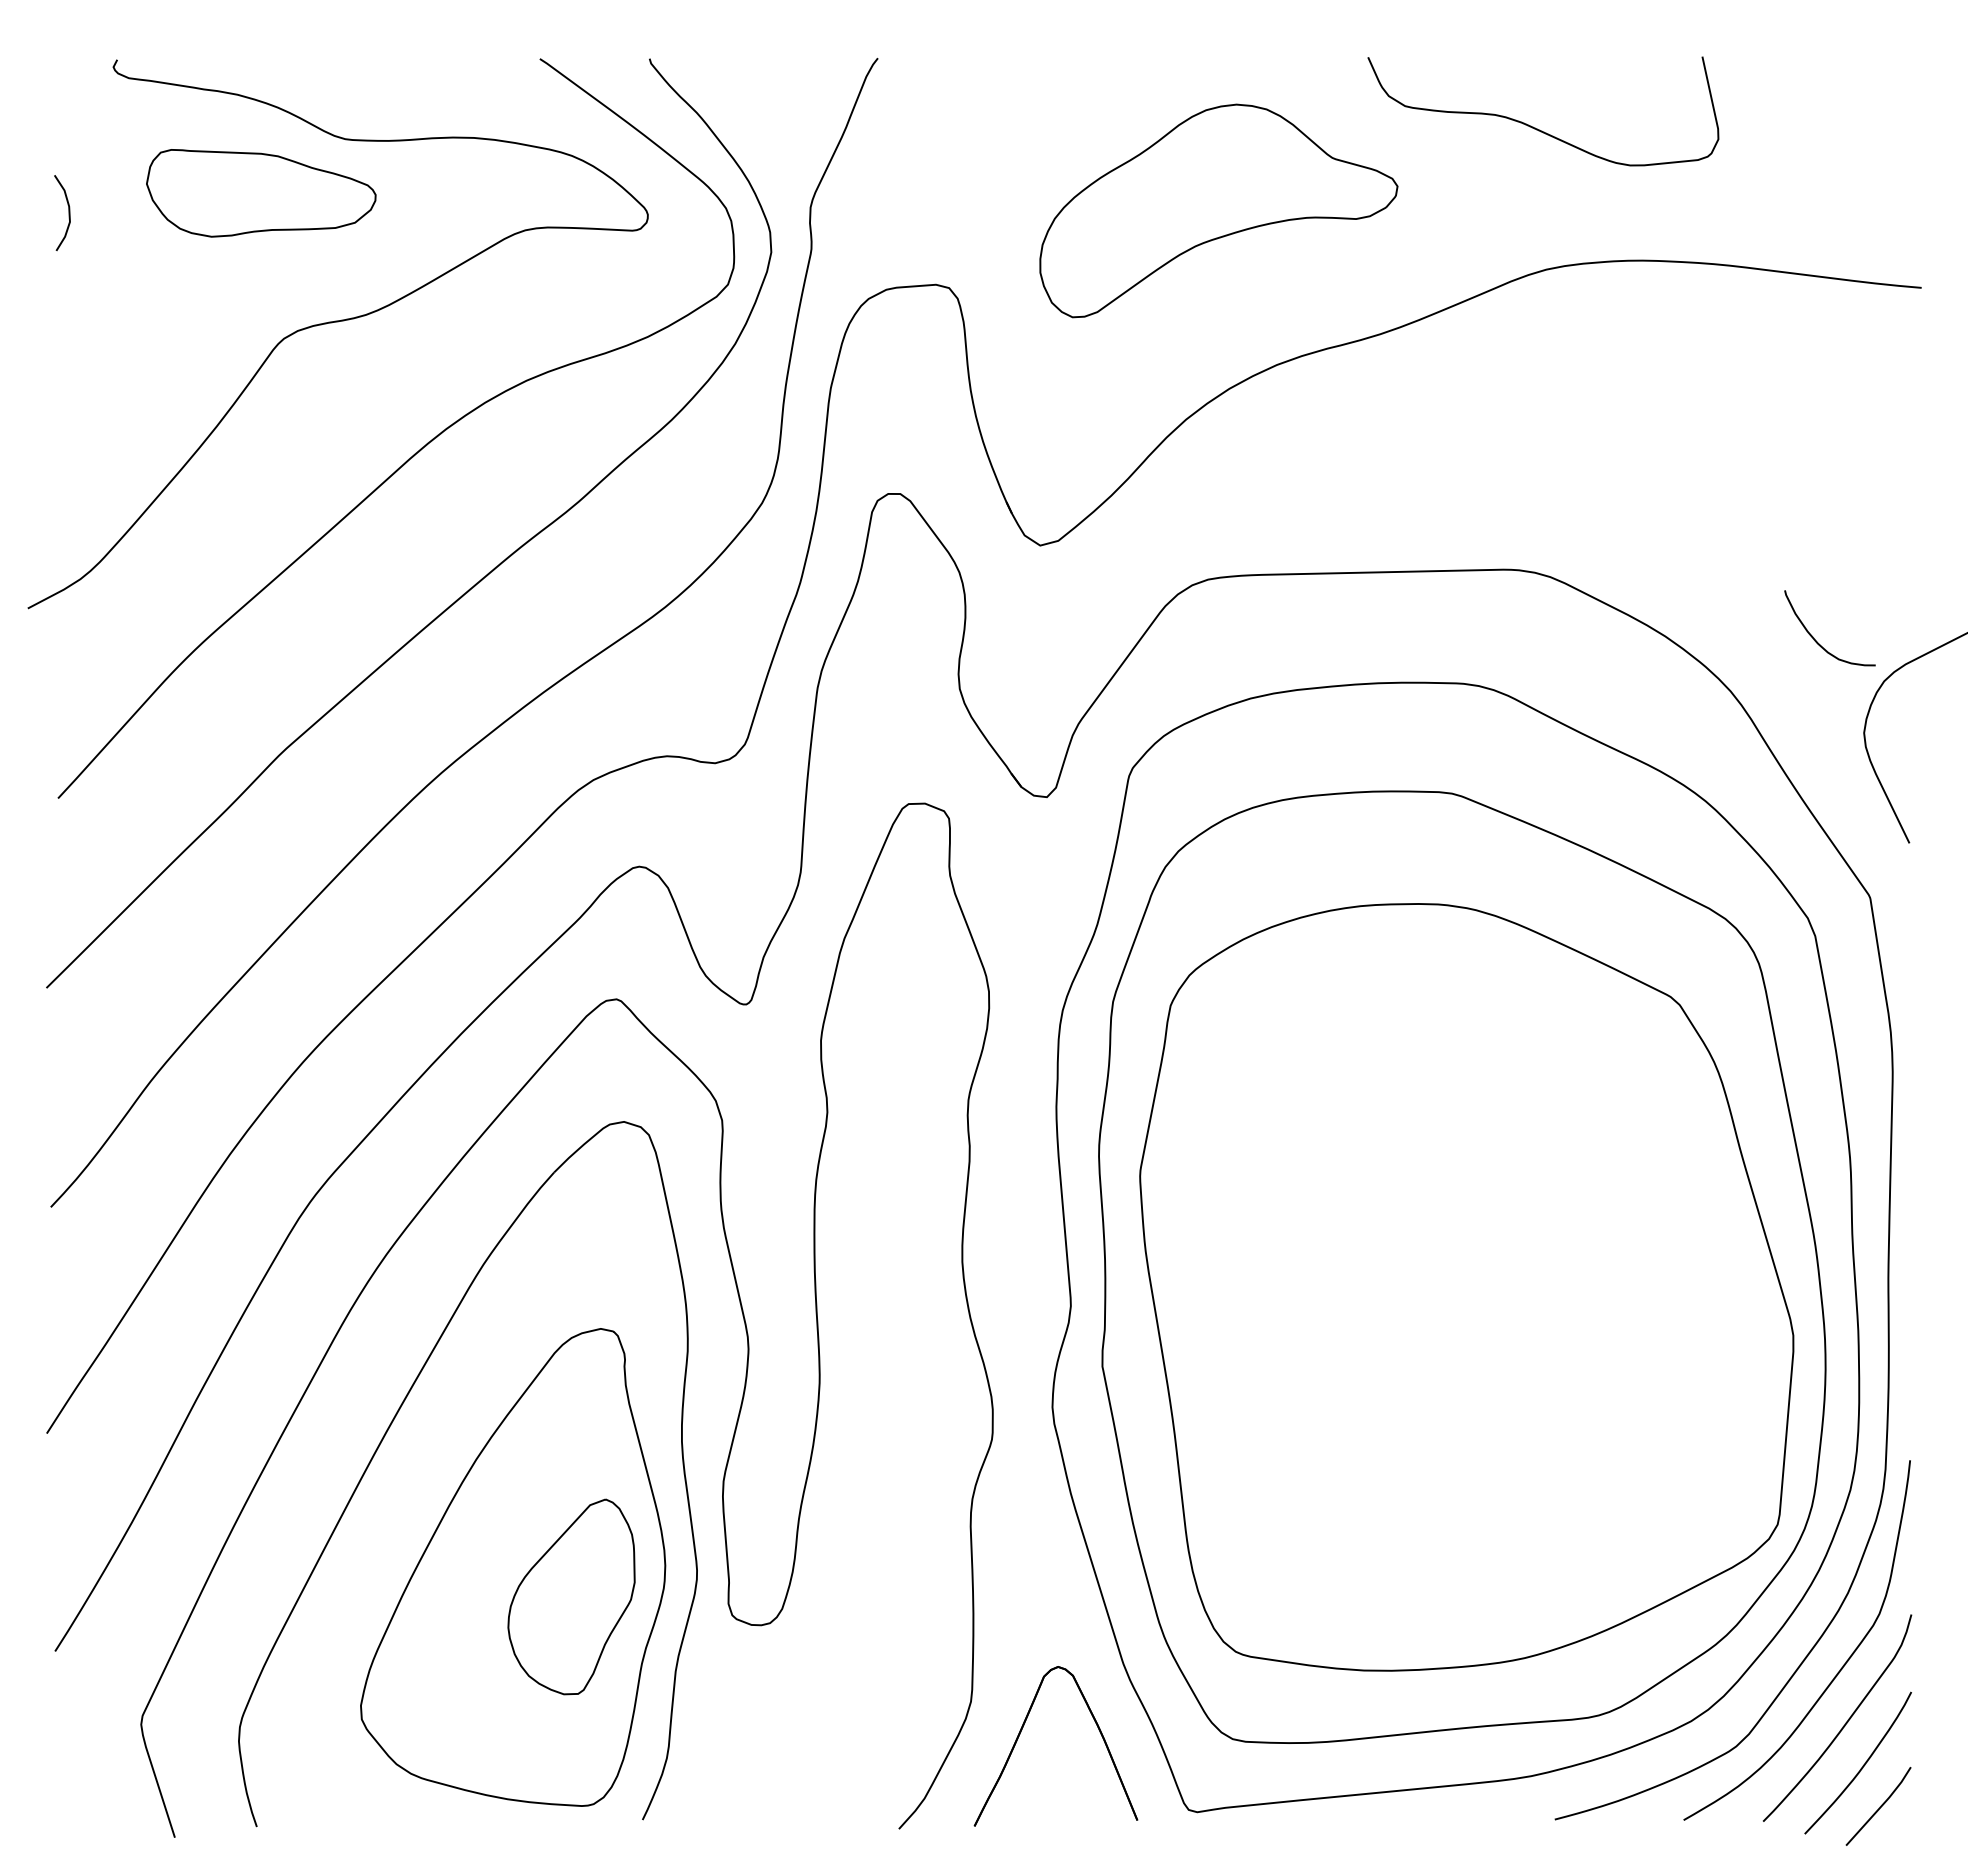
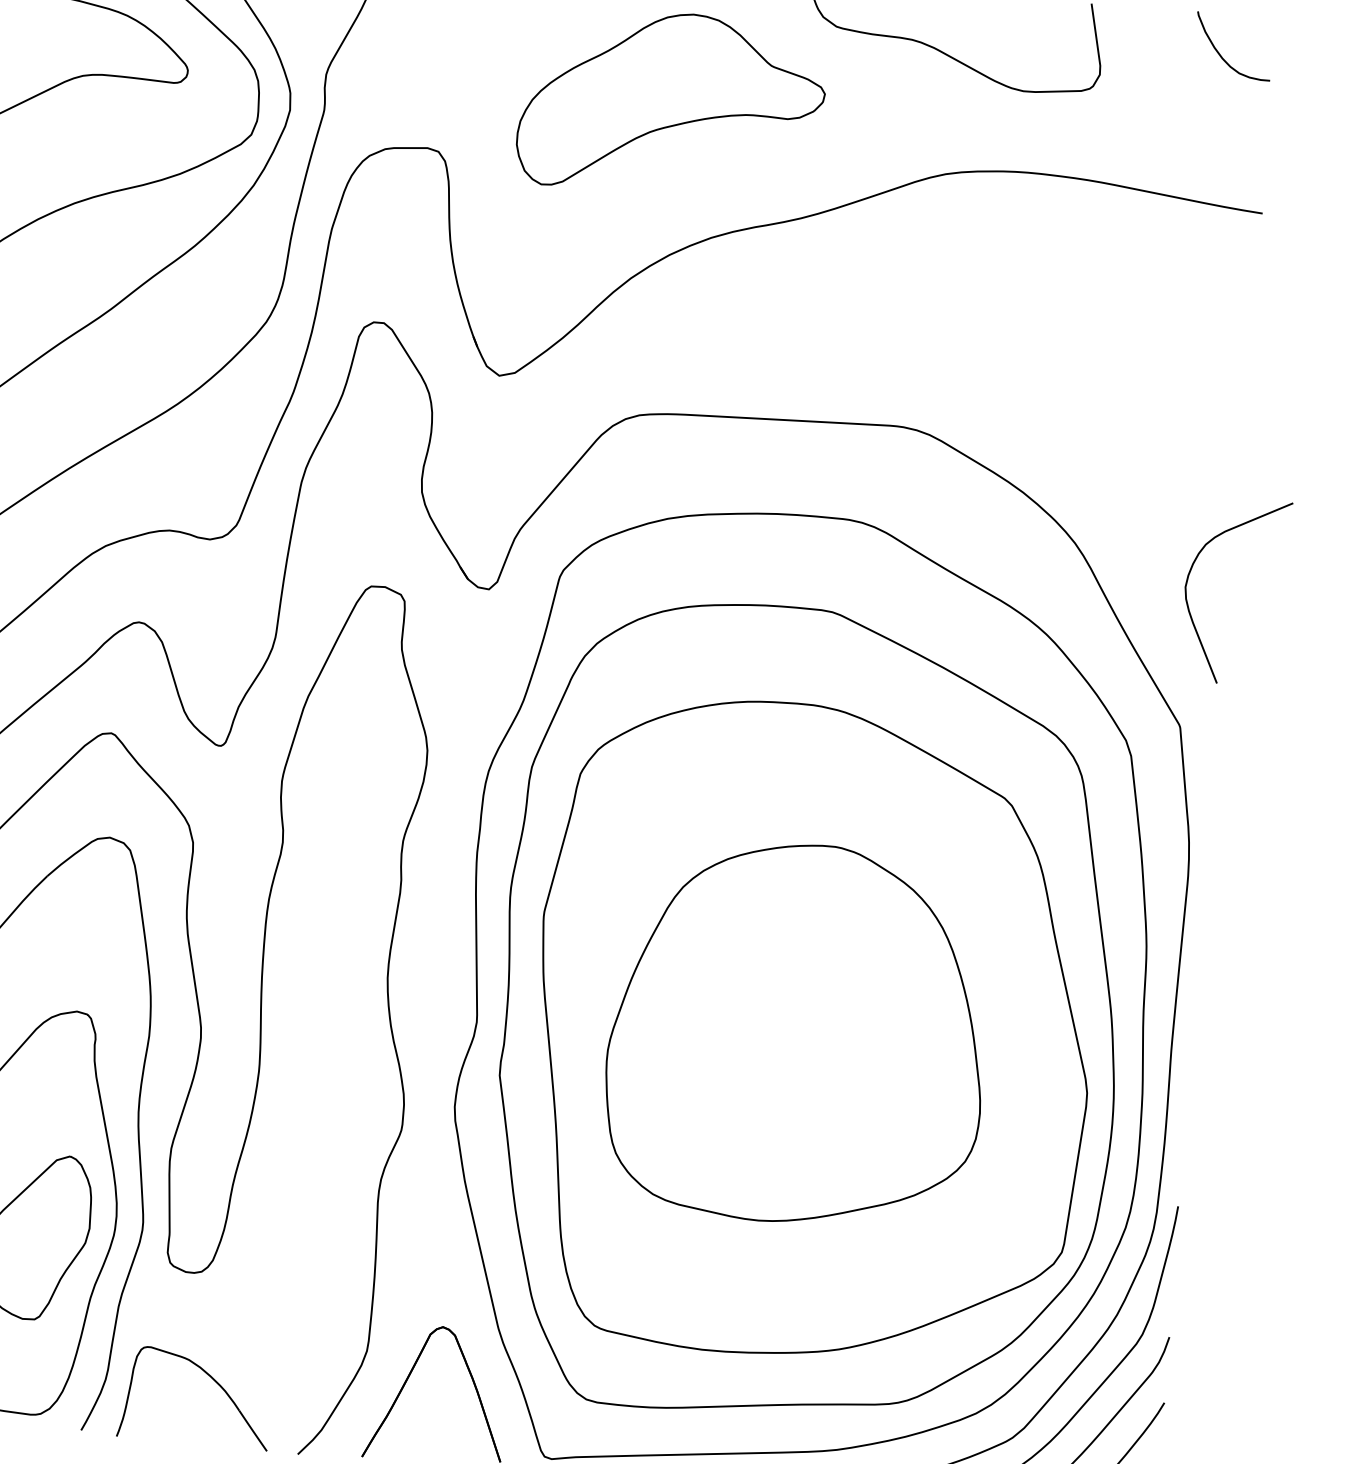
curve: (1816, 640) -> (1221, 55), moved
part: (1447, 1290) -> (796, 1032), added
part: (790, 1747) -> (211, 1378), added

